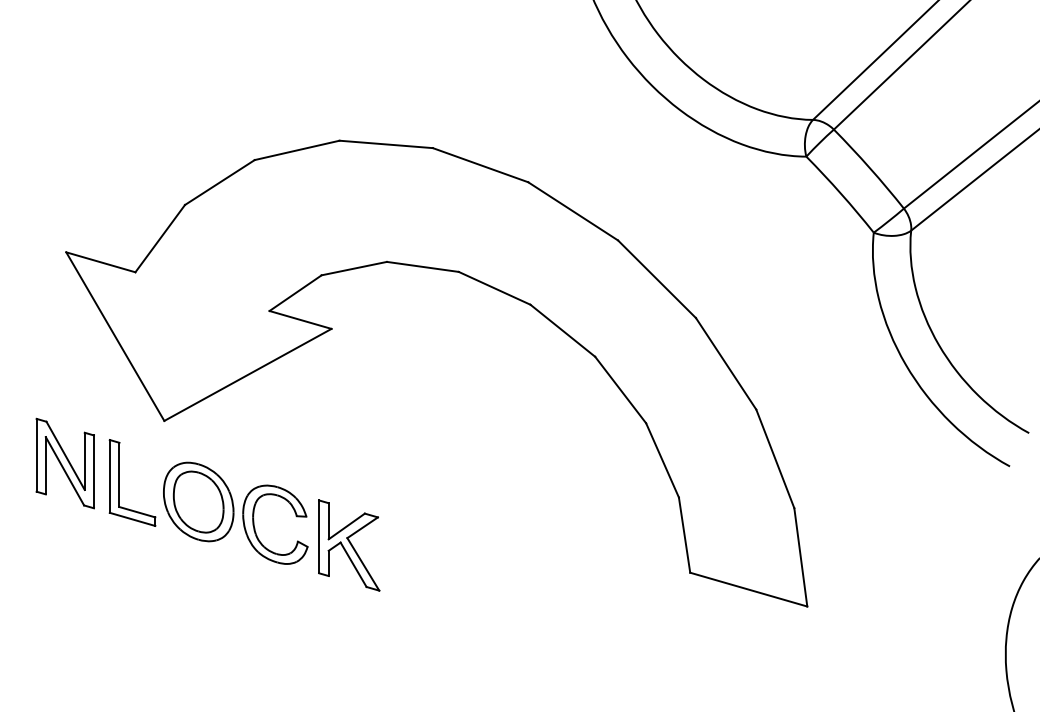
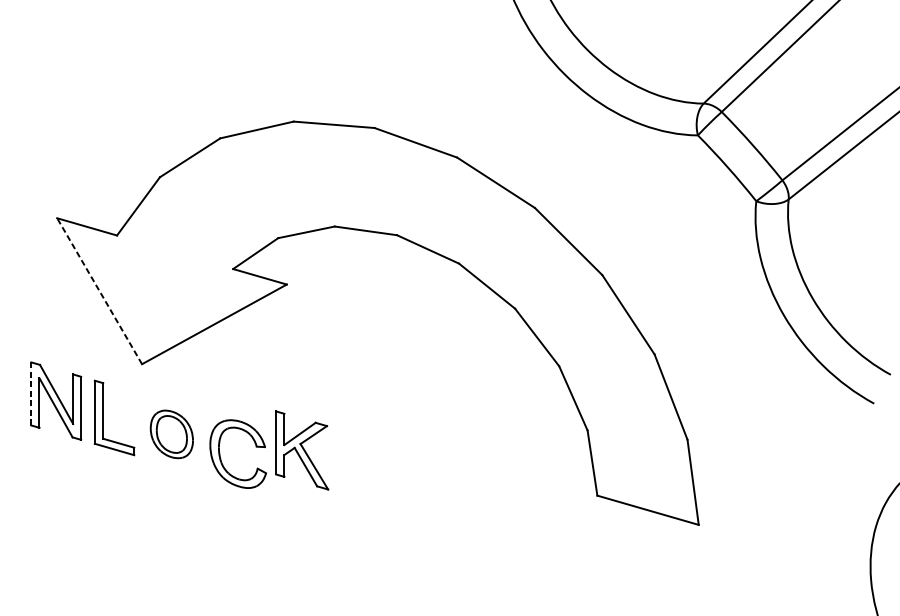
line: (115, 336) -> (99, 291), solid -> dashed
line: (36, 454) -> (31, 393), solid -> dashed
part: (198, 501) -> (171, 433), size x0.7
part: (349, 545) -> (302, 450), moved

